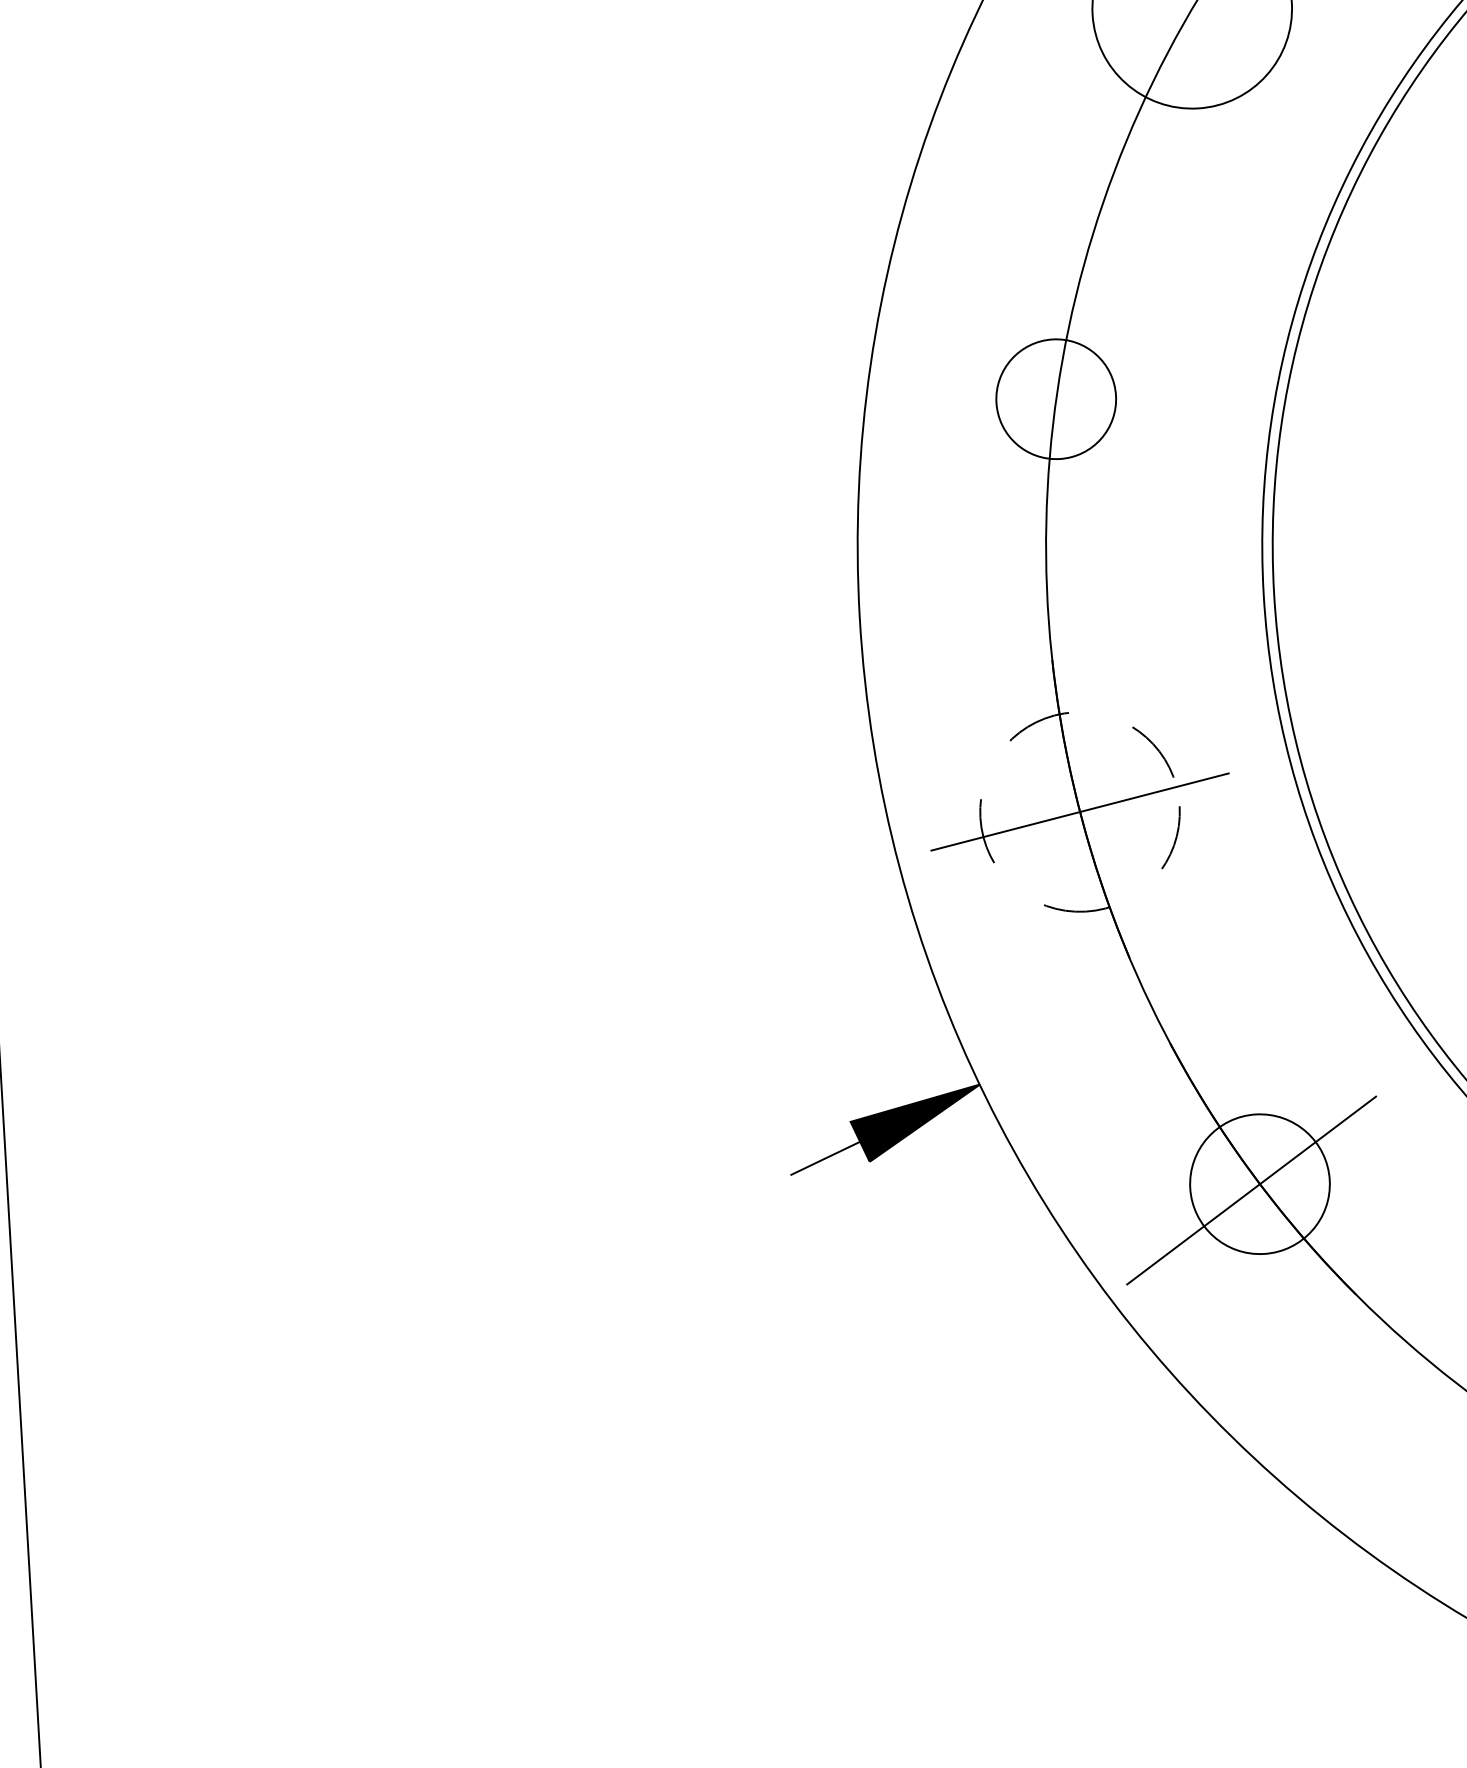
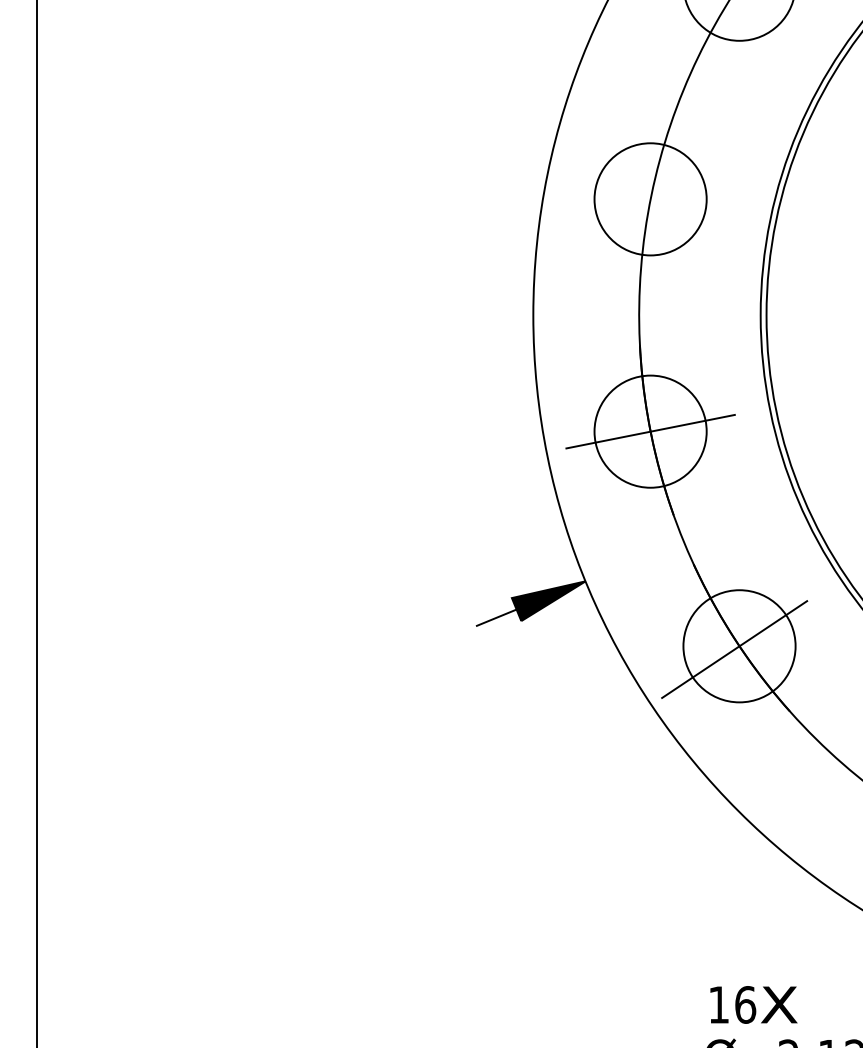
circle: (1056, 399) -> (650, 199), size x1.67
circle: (1079, 811) -> (650, 431), dashed -> solid
circle: (1259, 1184) -> (739, 646), size x1.43

